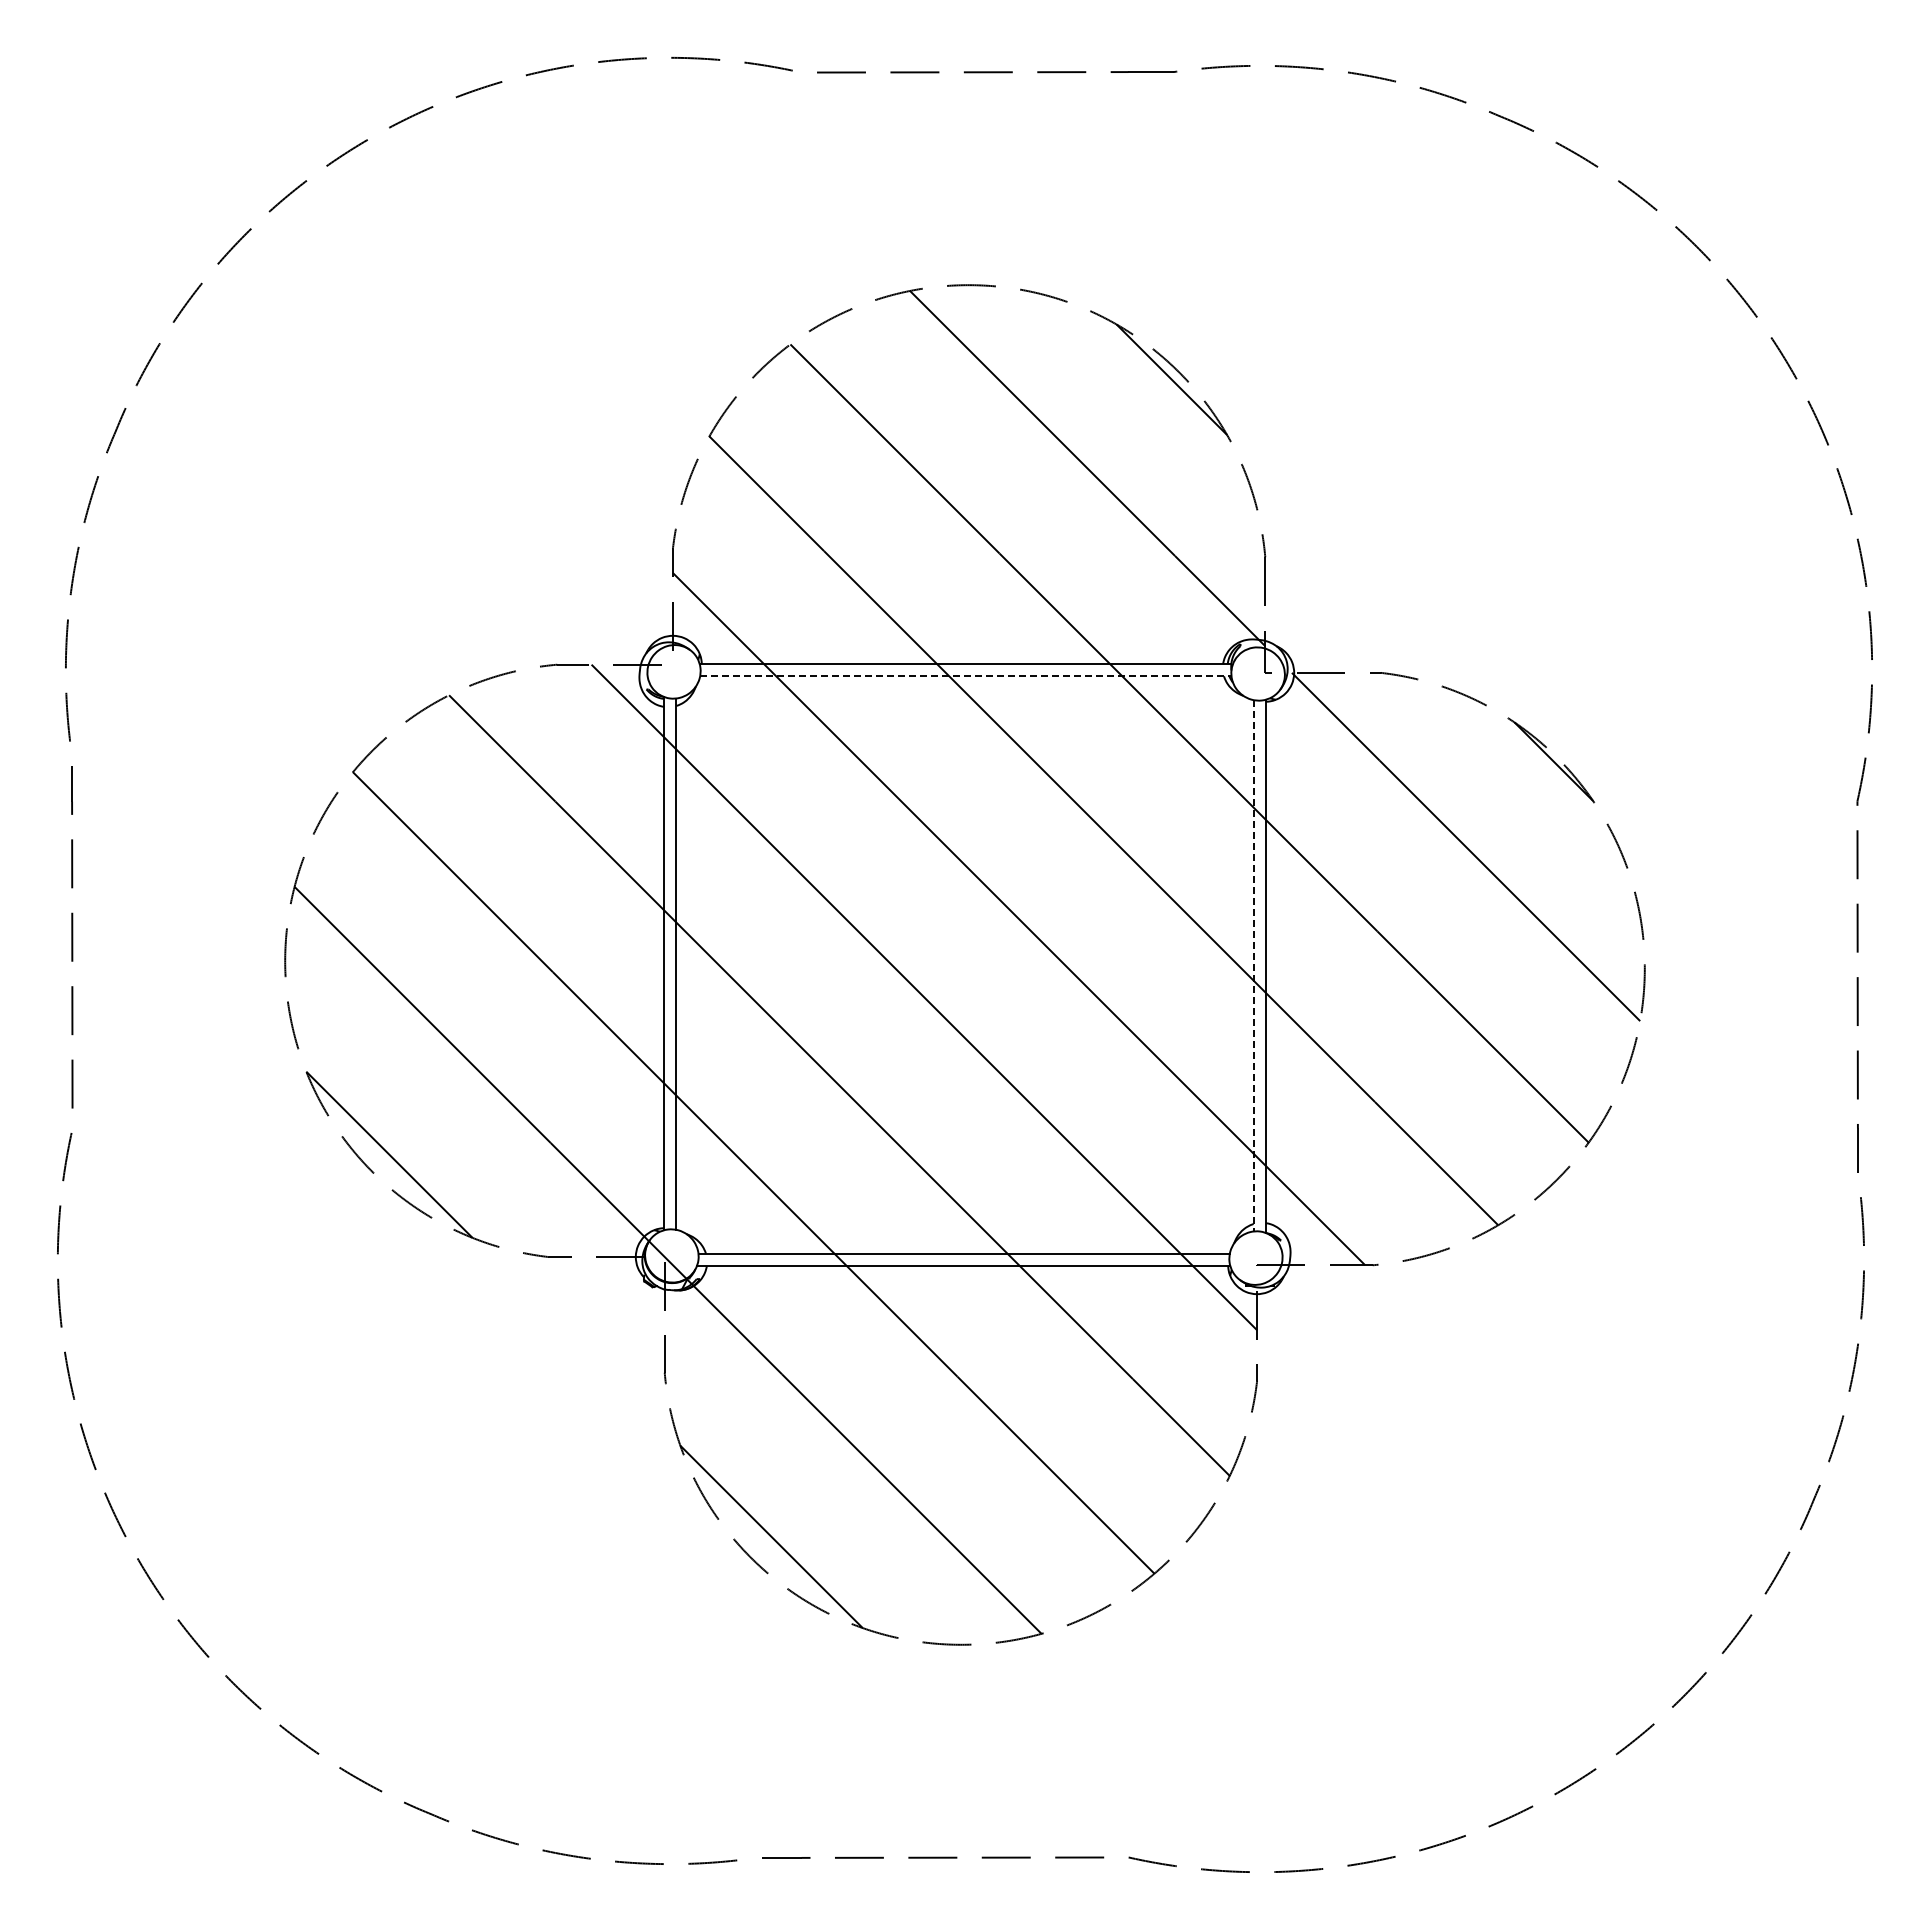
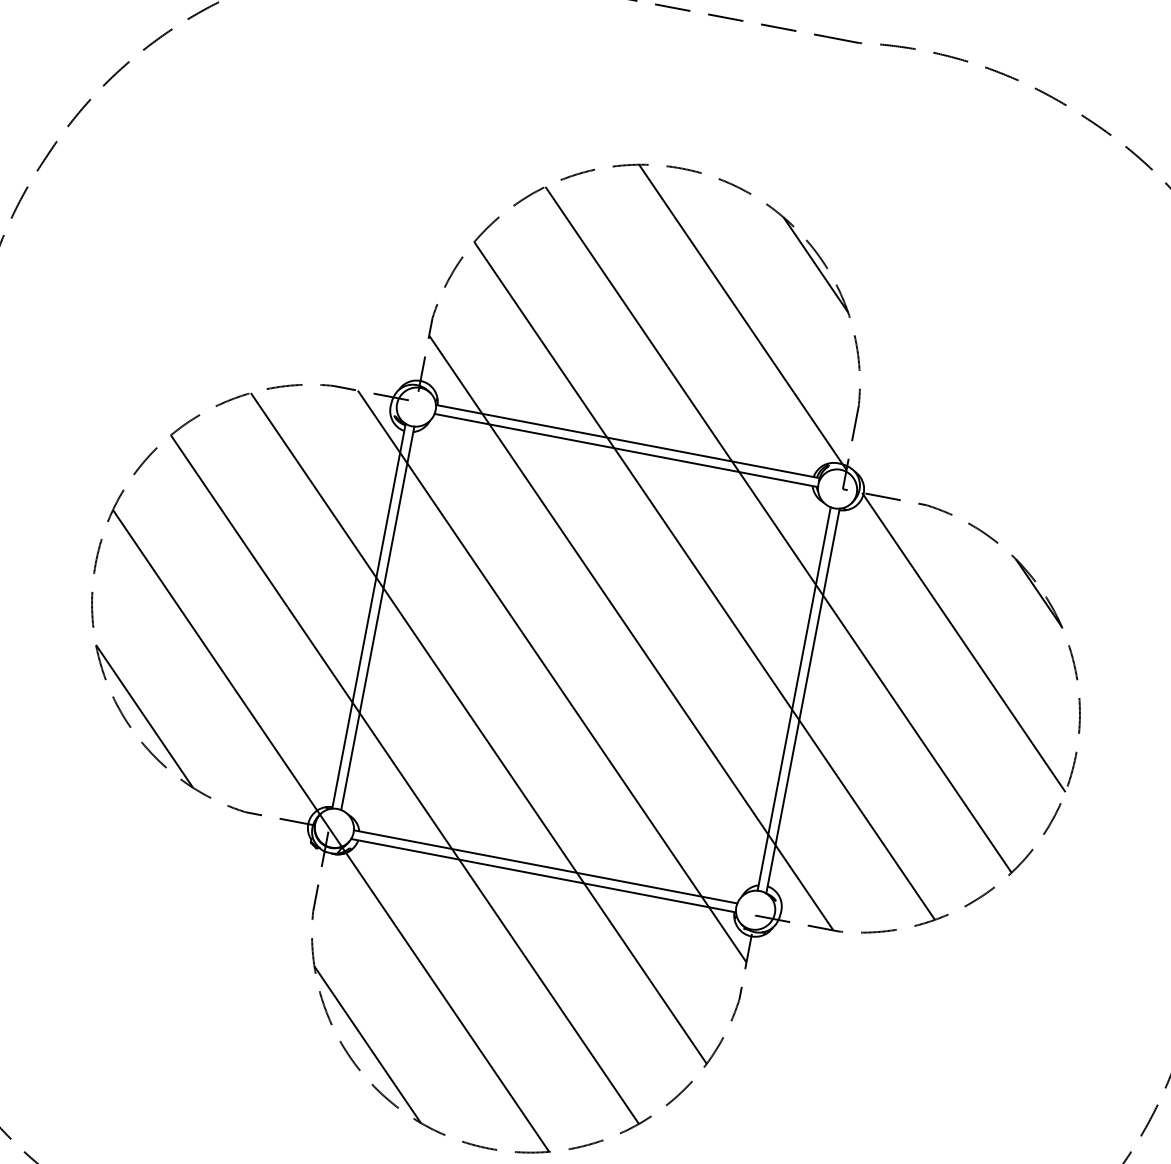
line: (965, 676) -> (626, 450), dashed -> solid
line: (1253, 965) -> (794, 698), dashed -> solid

